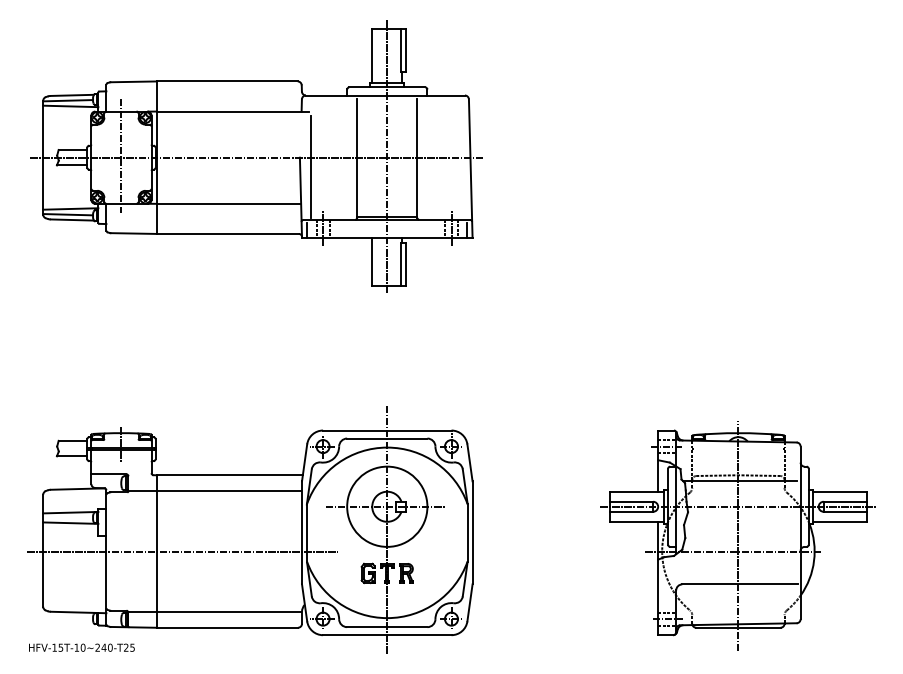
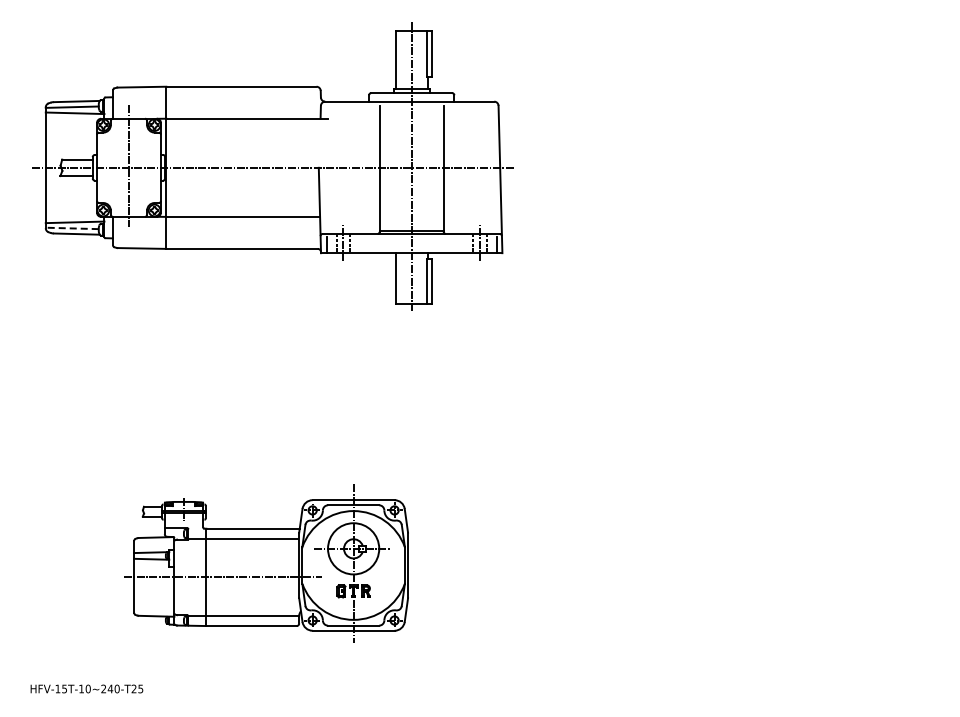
line: (310, 166) -> (330, 177), removed
line: (67, 214) -> (71, 228), solid -> dashed
part: (250, 529) -> (266, 563), size x0.6
part: (737, 536) -> (784, 570), removed

